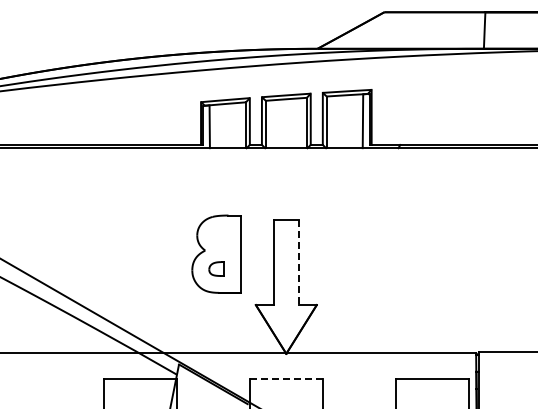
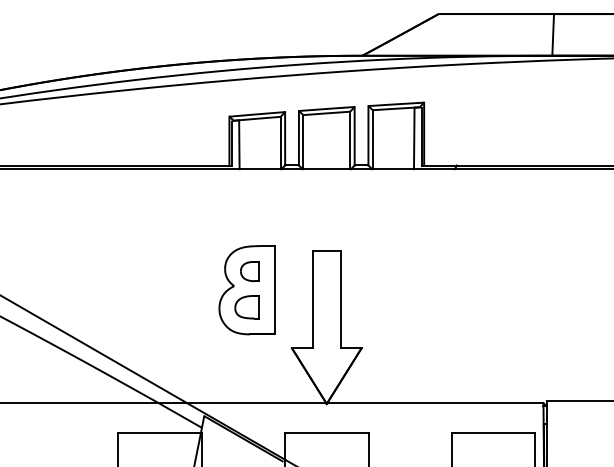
part: (218, 237) -> (249, 271), added
line: (298, 262) -> (340, 299), dashed -> solid
part: (216, 268) -> (247, 306), size x1.43
line: (286, 379) -> (326, 433), dashed -> solid

